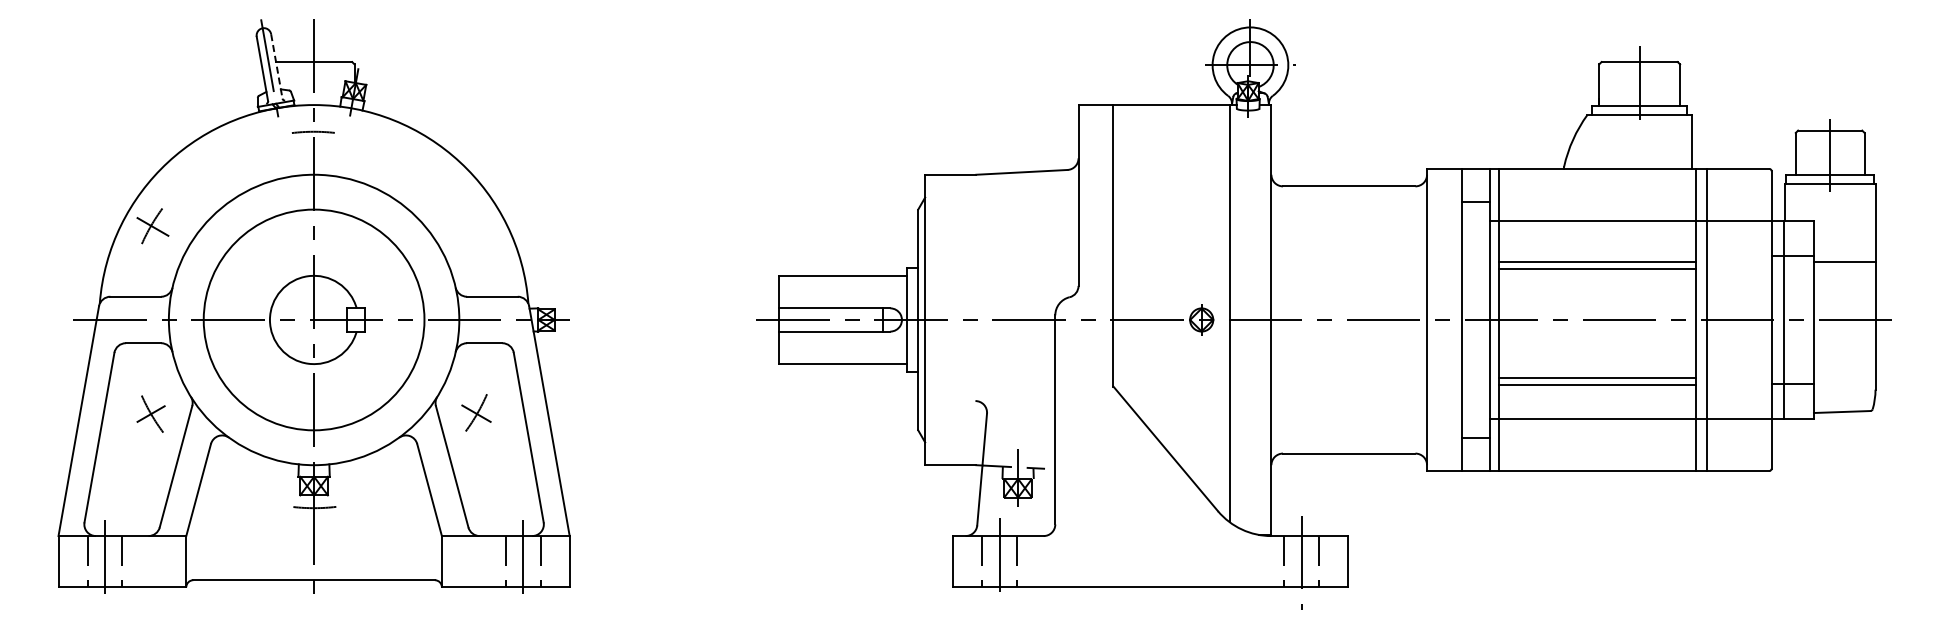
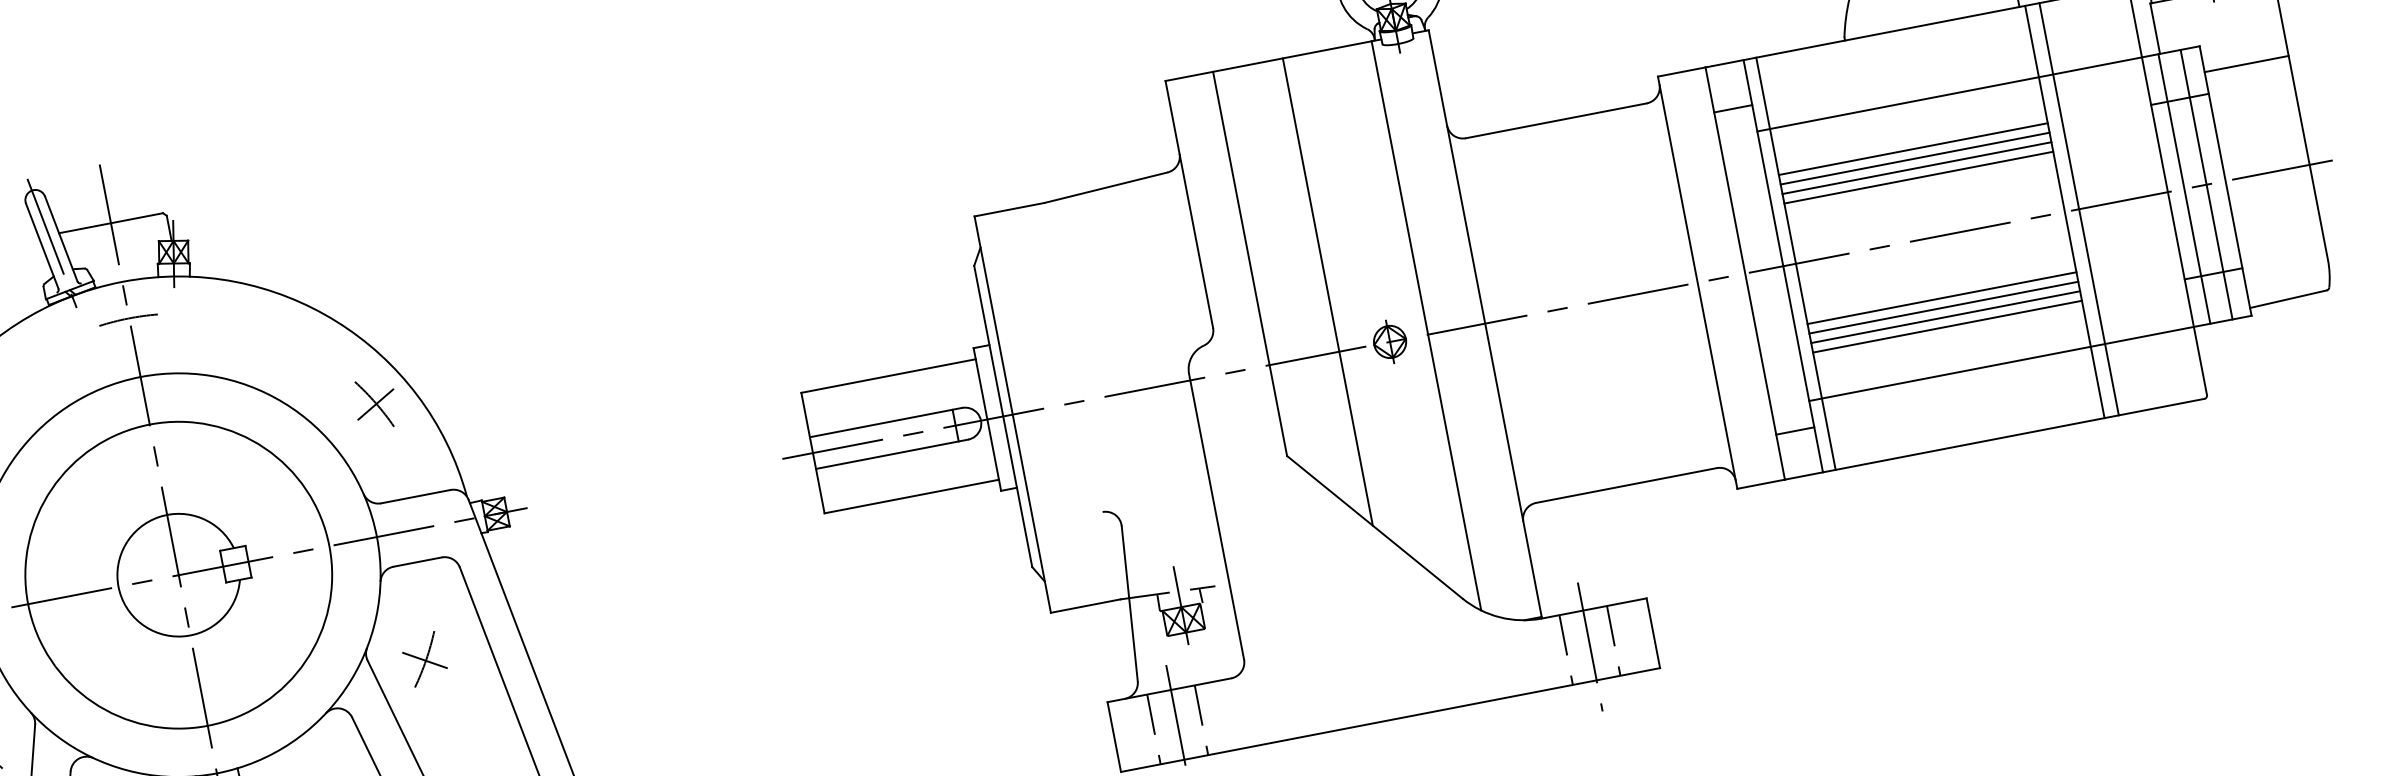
line: (276, 66) -> (60, 239), dashed -> solid
part: (476, 225) -> (375, 403), added
line: (1597, 254) -> (1913, 148), added
line: (1844, 262) -> (2246, 64), moved
line: (1597, 275) -> (1918, 177), added
line: (1164, 276) -> (1327, 292), added
line: (1800, 319) -> (2207, 183), added
line: (1597, 364) -> (1941, 298), added
line: (1597, 371) -> (1943, 308), added

